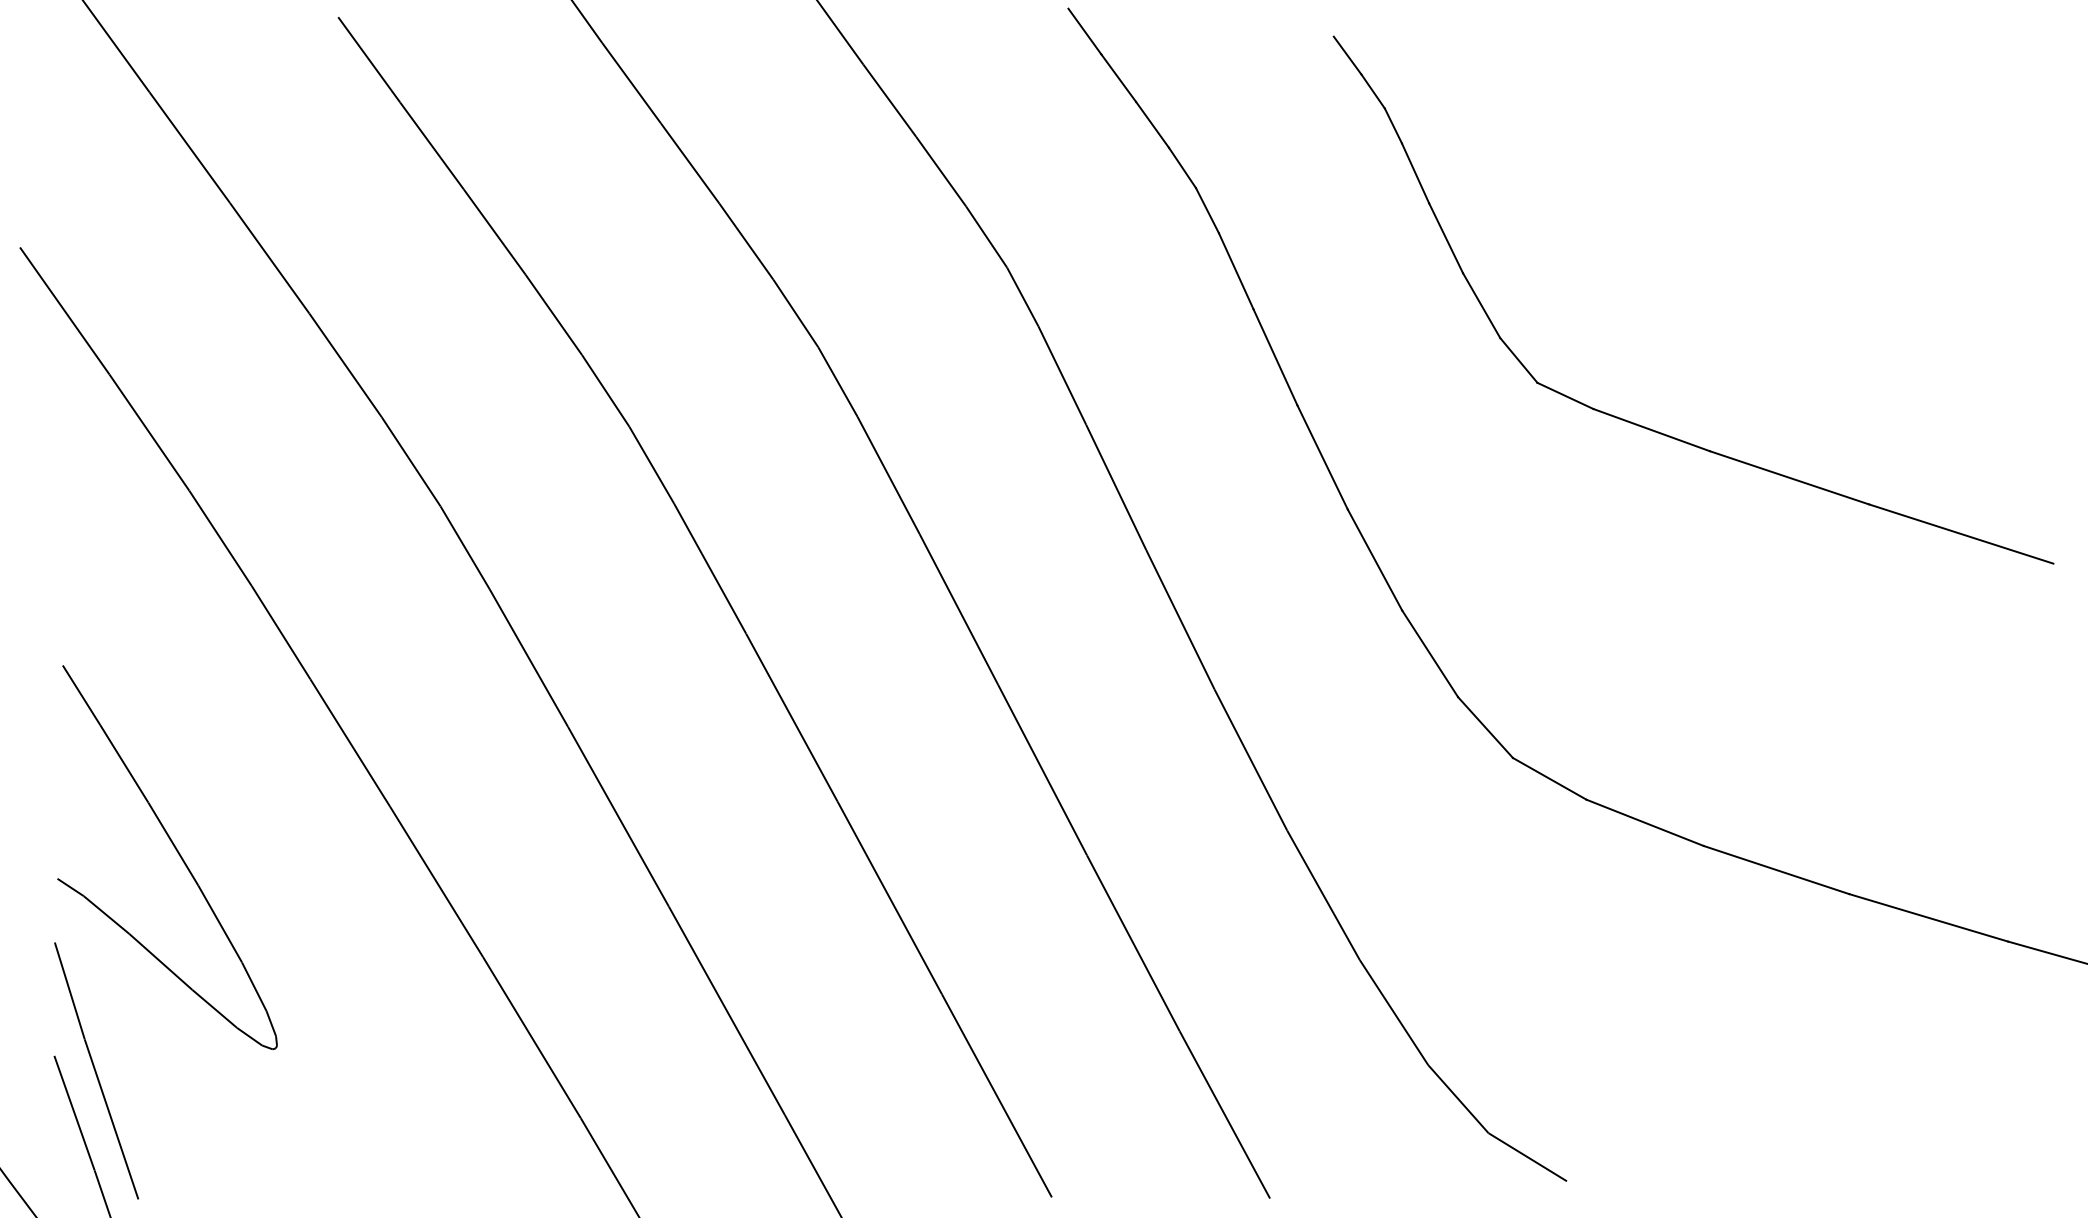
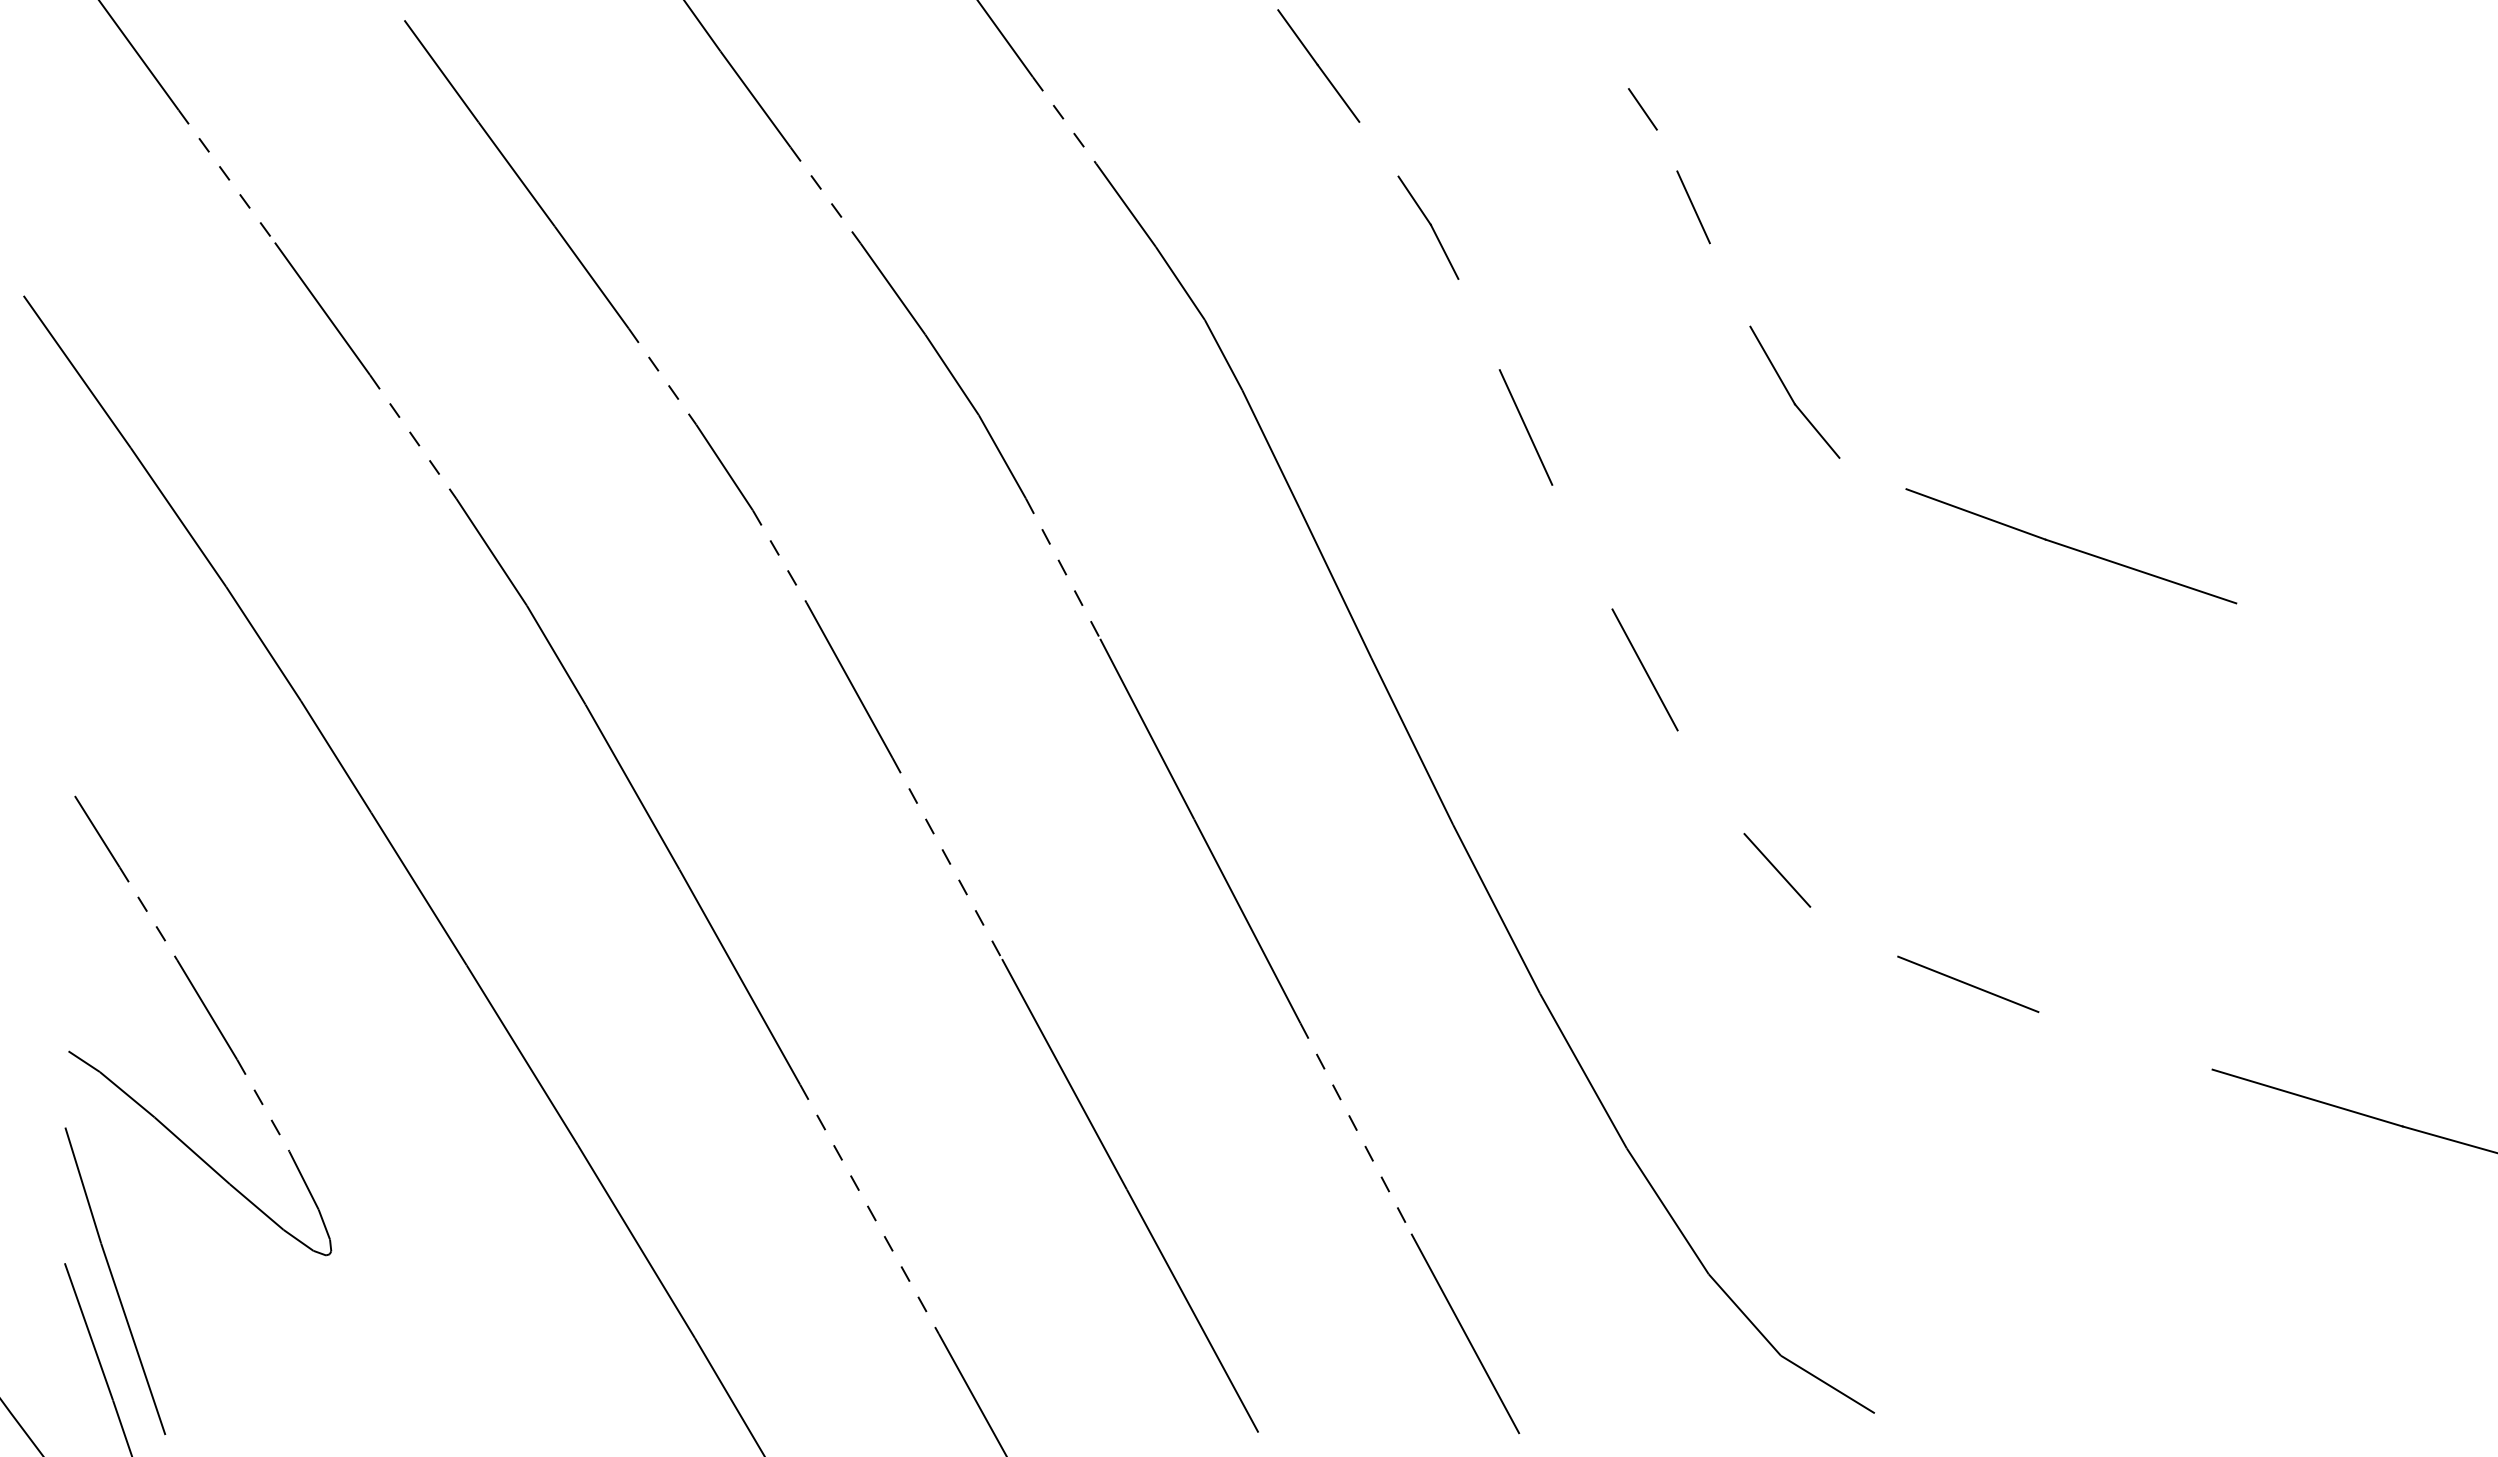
line: (1346, 55) -> (1611, 66), removed
line: (889, 100) -> (1064, 120), solid -> dashed
line: (1152, 124) -> (1378, 148), removed
line: (1392, 125) -> (1666, 150), removed
line: (189, 147) -> (226, 176), solid -> dashed
line: (690, 163) -> (825, 195), solid -> dashed
line: (1445, 237) -> (1729, 284), removed
line: (1235, 271) -> (1478, 324), removed
line: (553, 314) -> (662, 376), solid -> dashed
line: (345, 364) -> (413, 436), solid -> dashed
line: (1565, 395) -> (1872, 473), removed
line: (1322, 456) -> (1582, 546), removed
line: (652, 466) -> (780, 557), solid -> dashed
line: (888, 476) -> (1063, 569), solid -> dashed
line: (1961, 533) -> (2346, 638), removed
line: (1429, 654) -> (1710, 782), removed
line: (792, 717) -> (947, 858), solid -> dashed
line: (124, 763) -> (148, 913), solid -> dashed
line: (1550, 778) -> (1854, 931), removed
line: (1776, 869) -> (2125, 1040), removed
line: (220, 924) -> (263, 1105), solid -> dashed
line: (1133, 943) -> (1355, 1128), solid -> dashed
line: (726, 1010) -> (869, 1209), solid -> dashed

